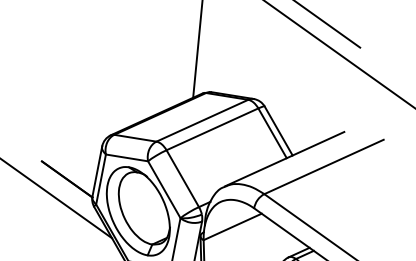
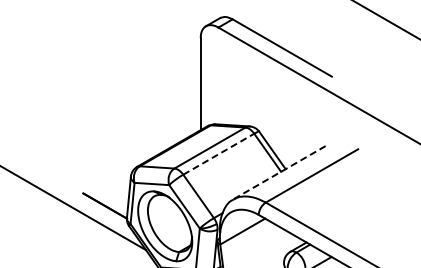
line: (212, 129) -> (218, 154), solid -> dashed
line: (284, 158) -> (279, 172), solid -> dashed

